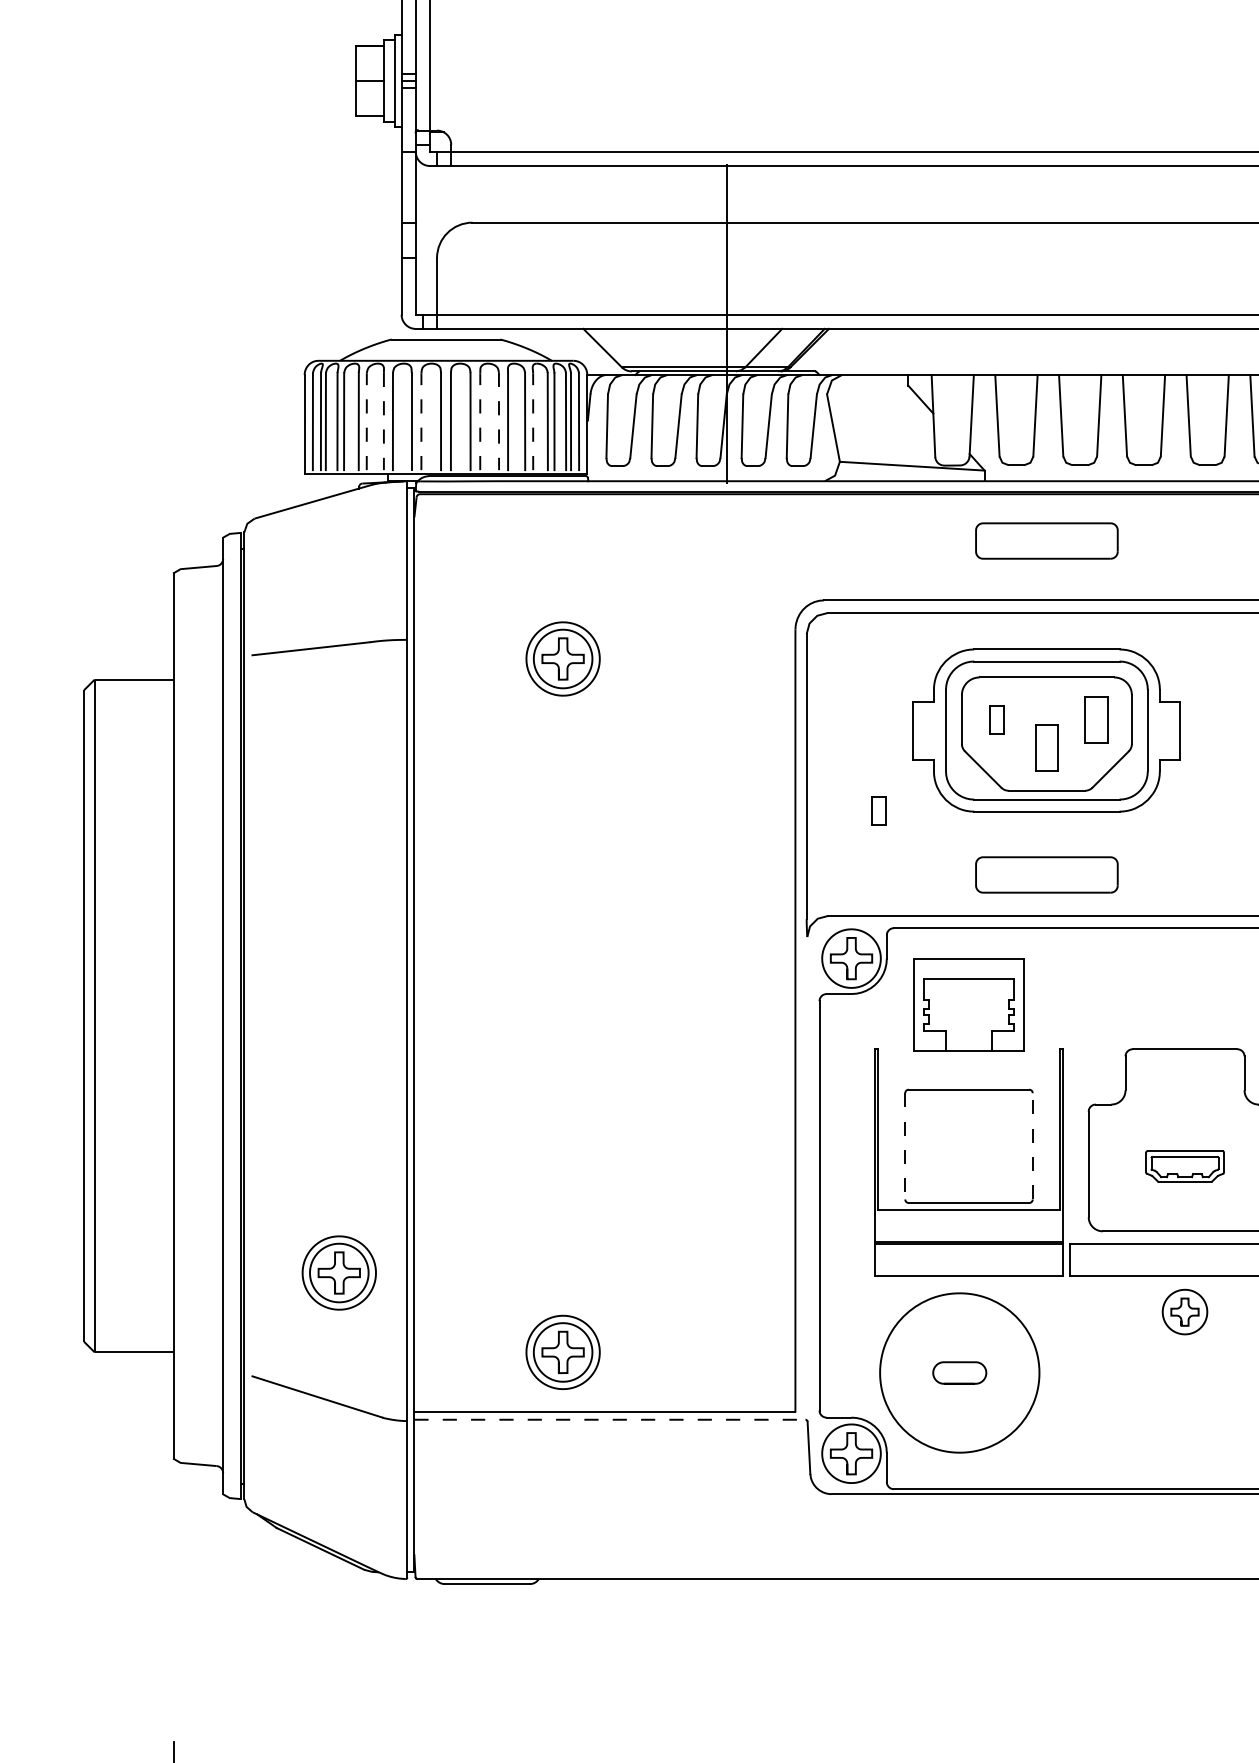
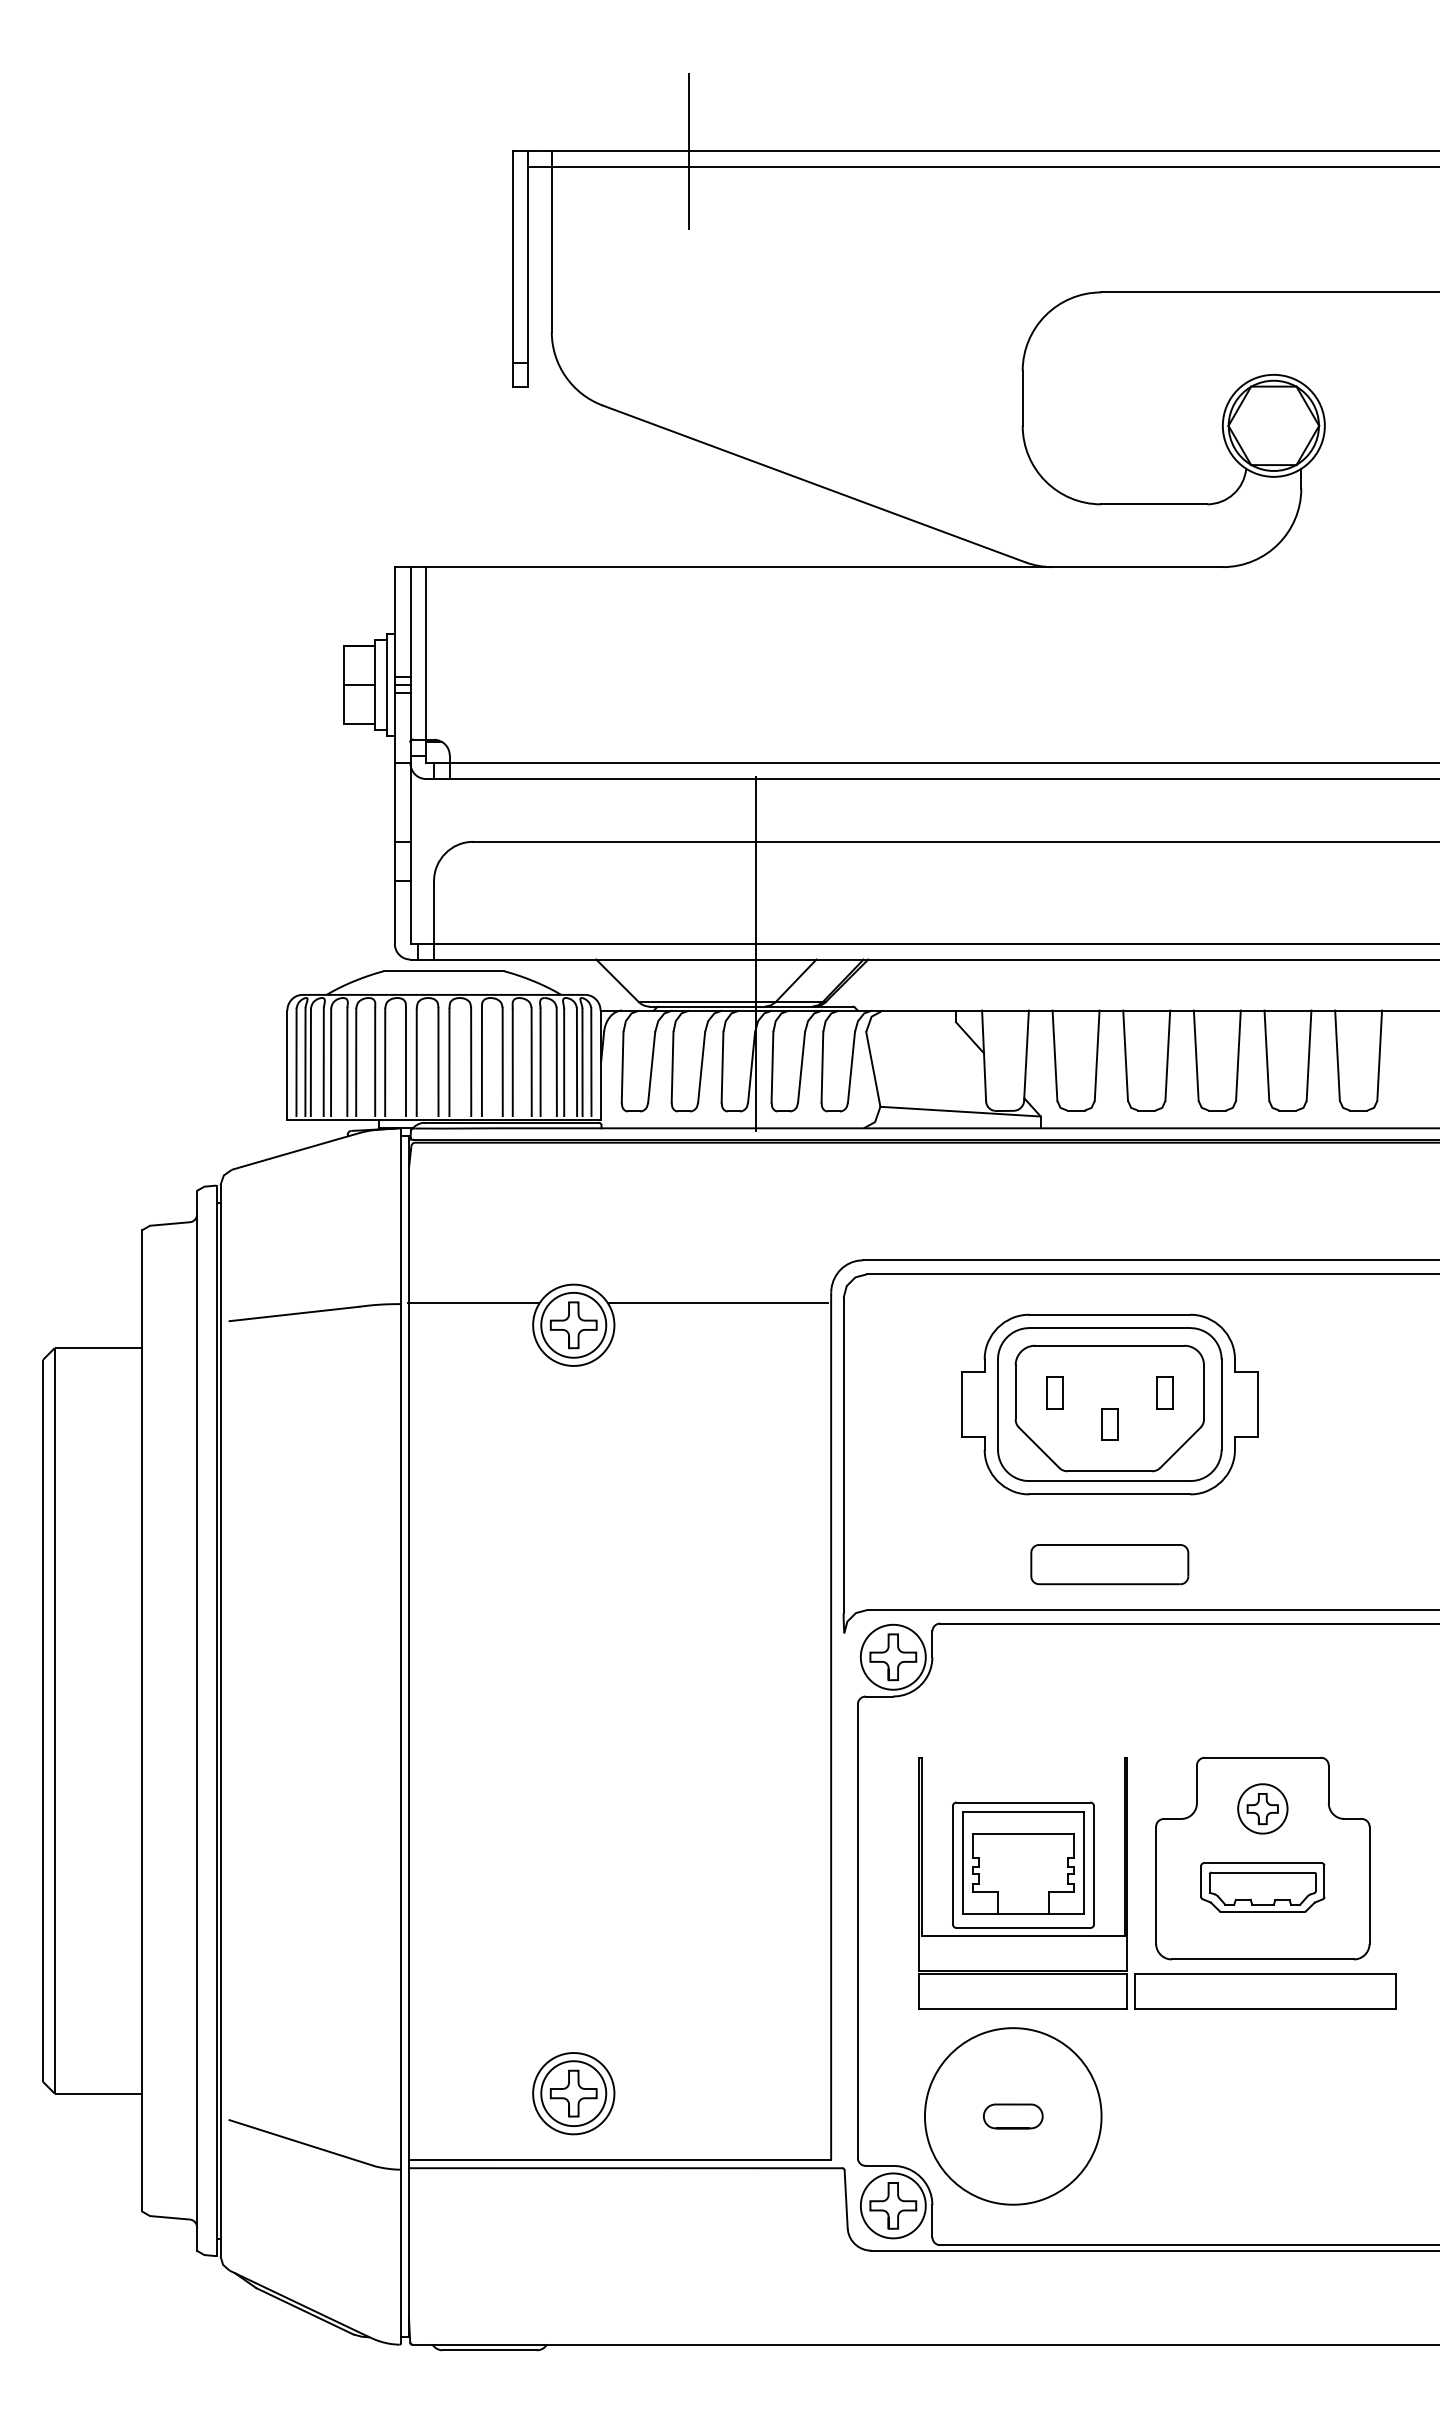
line: (367, 421) -> (356, 1062), dashed -> solid
line: (384, 421) -> (375, 1062), dashed -> solid
line: (421, 421) -> (416, 1062), dashed -> solid
line: (479, 421) -> (481, 1062), dashed -> solid
line: (498, 421) -> (502, 1062), dashed -> solid
line: (533, 421) -> (540, 1062), dashed -> solid
part: (1046, 540) -> (1109, 1194), removed
line: (472, 638) -> (473, 1302), added
line: (693, 638) -> (718, 1302), added
part: (1096, 719) -> (1164, 1392), size x0.62
part: (1046, 748) -> (1109, 1424), size x0.62
part: (878, 810) -> (923, 1493), removed
part: (969, 1004) -> (1023, 1862), moved
line: (904, 1146) -> (952, 1865), dashed -> solid
line: (1033, 1146) -> (1094, 1865), dashed -> solid
part: (1184, 1166) -> (1262, 1887), size x1.43
part: (339, 1272) -> (325, 2005), removed
part: (1184, 1311) -> (1262, 1808), moved
line: (609, 1419) -> (625, 2168), dashed -> solid

